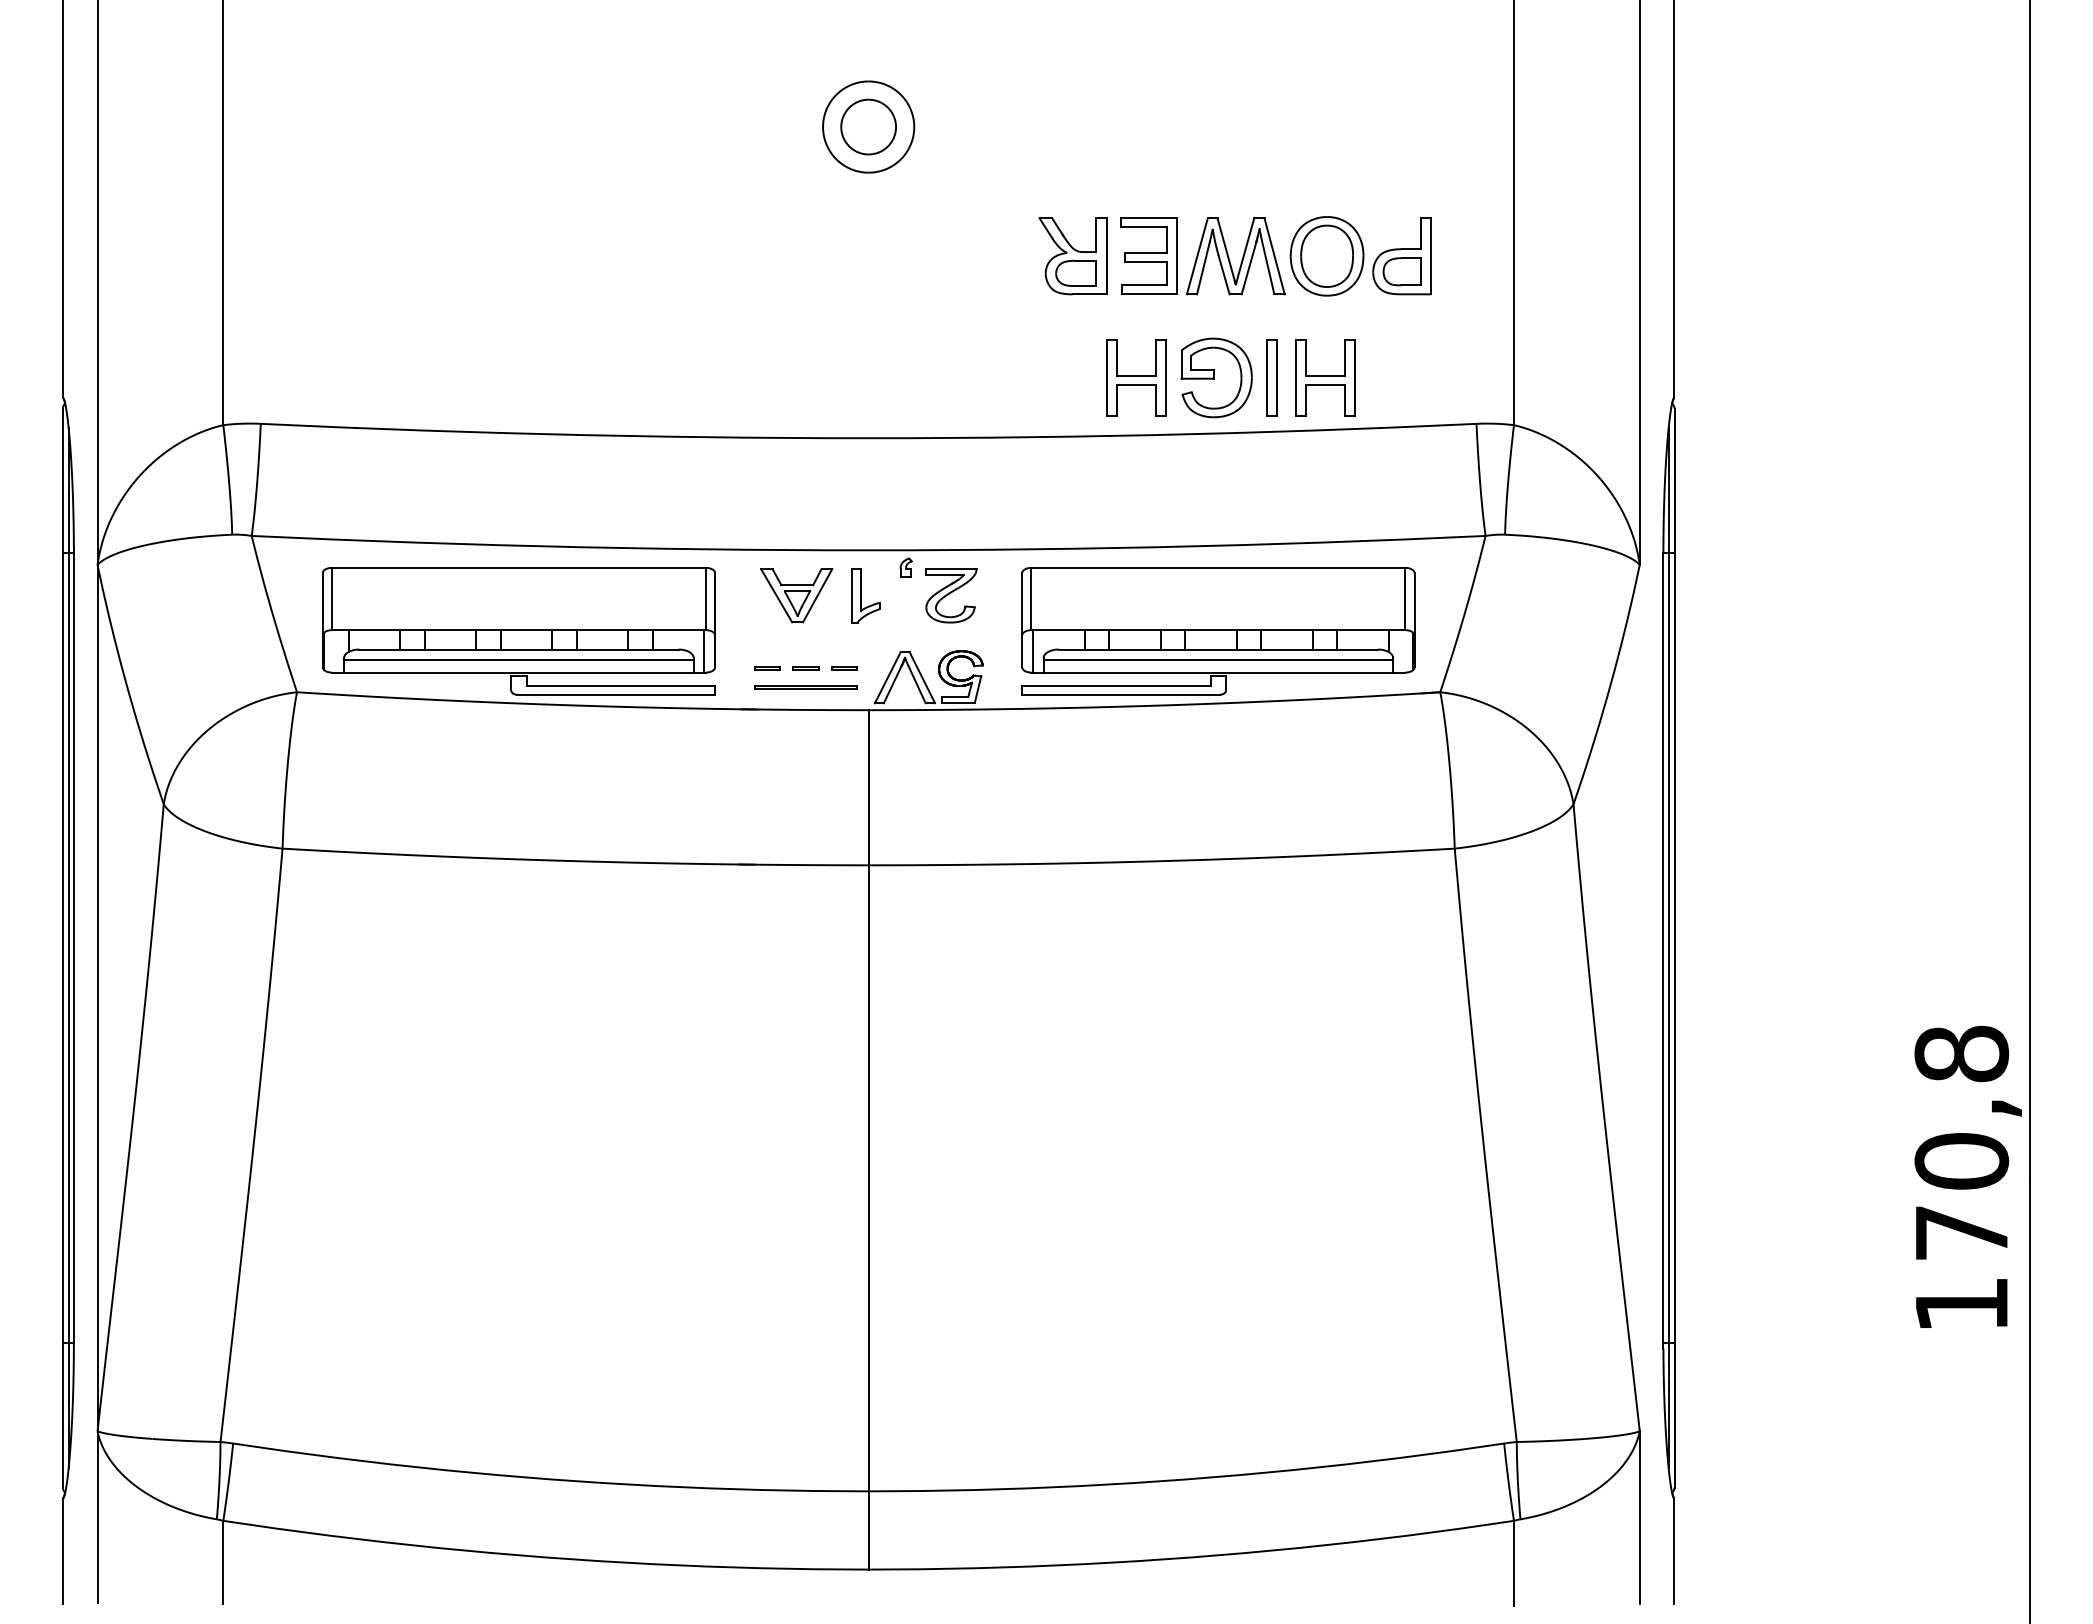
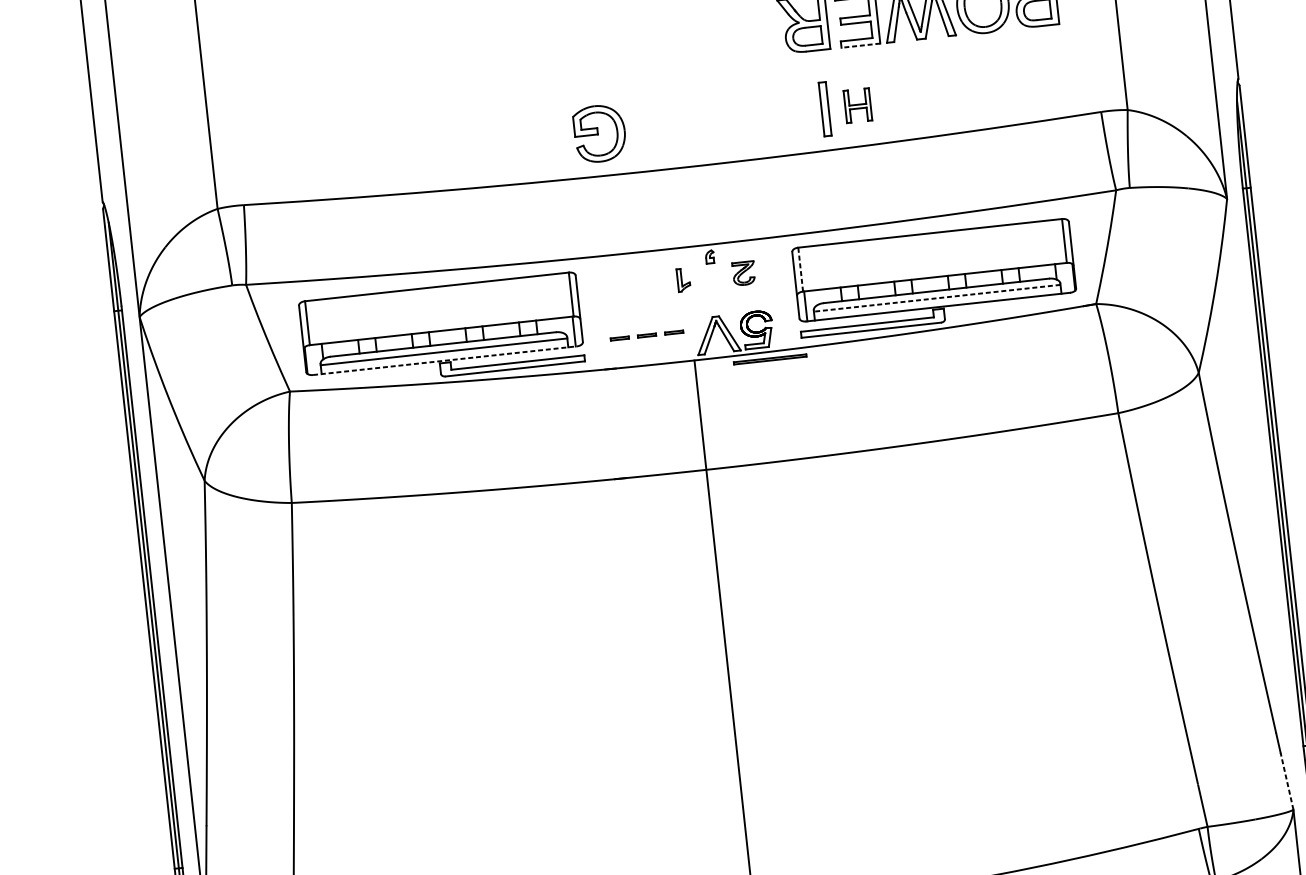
line: (1149, 294) -> (860, 45), solid -> dashed
part: (1136, 377) -> (857, 105), size x0.6
part: (1216, 377) -> (599, 133), moved
part: (1271, 377) -> (824, 108), moved
part: (1325, 377) -> (991, 90), removed
part: (796, 595) -> (634, 285), removed
part: (865, 595) -> (683, 279), size x0.6
part: (951, 595) -> (744, 273), size x0.6
line: (1031, 598) -> (800, 269), solid -> dashed
line: (1218, 659) -> (937, 297), solid -> dashed
line: (519, 672) -> (445, 360), solid -> dashed
line: (805, 686) -> (769, 358), moved
line: (1635, 1390) -> (1287, 781), solid -> dashed

